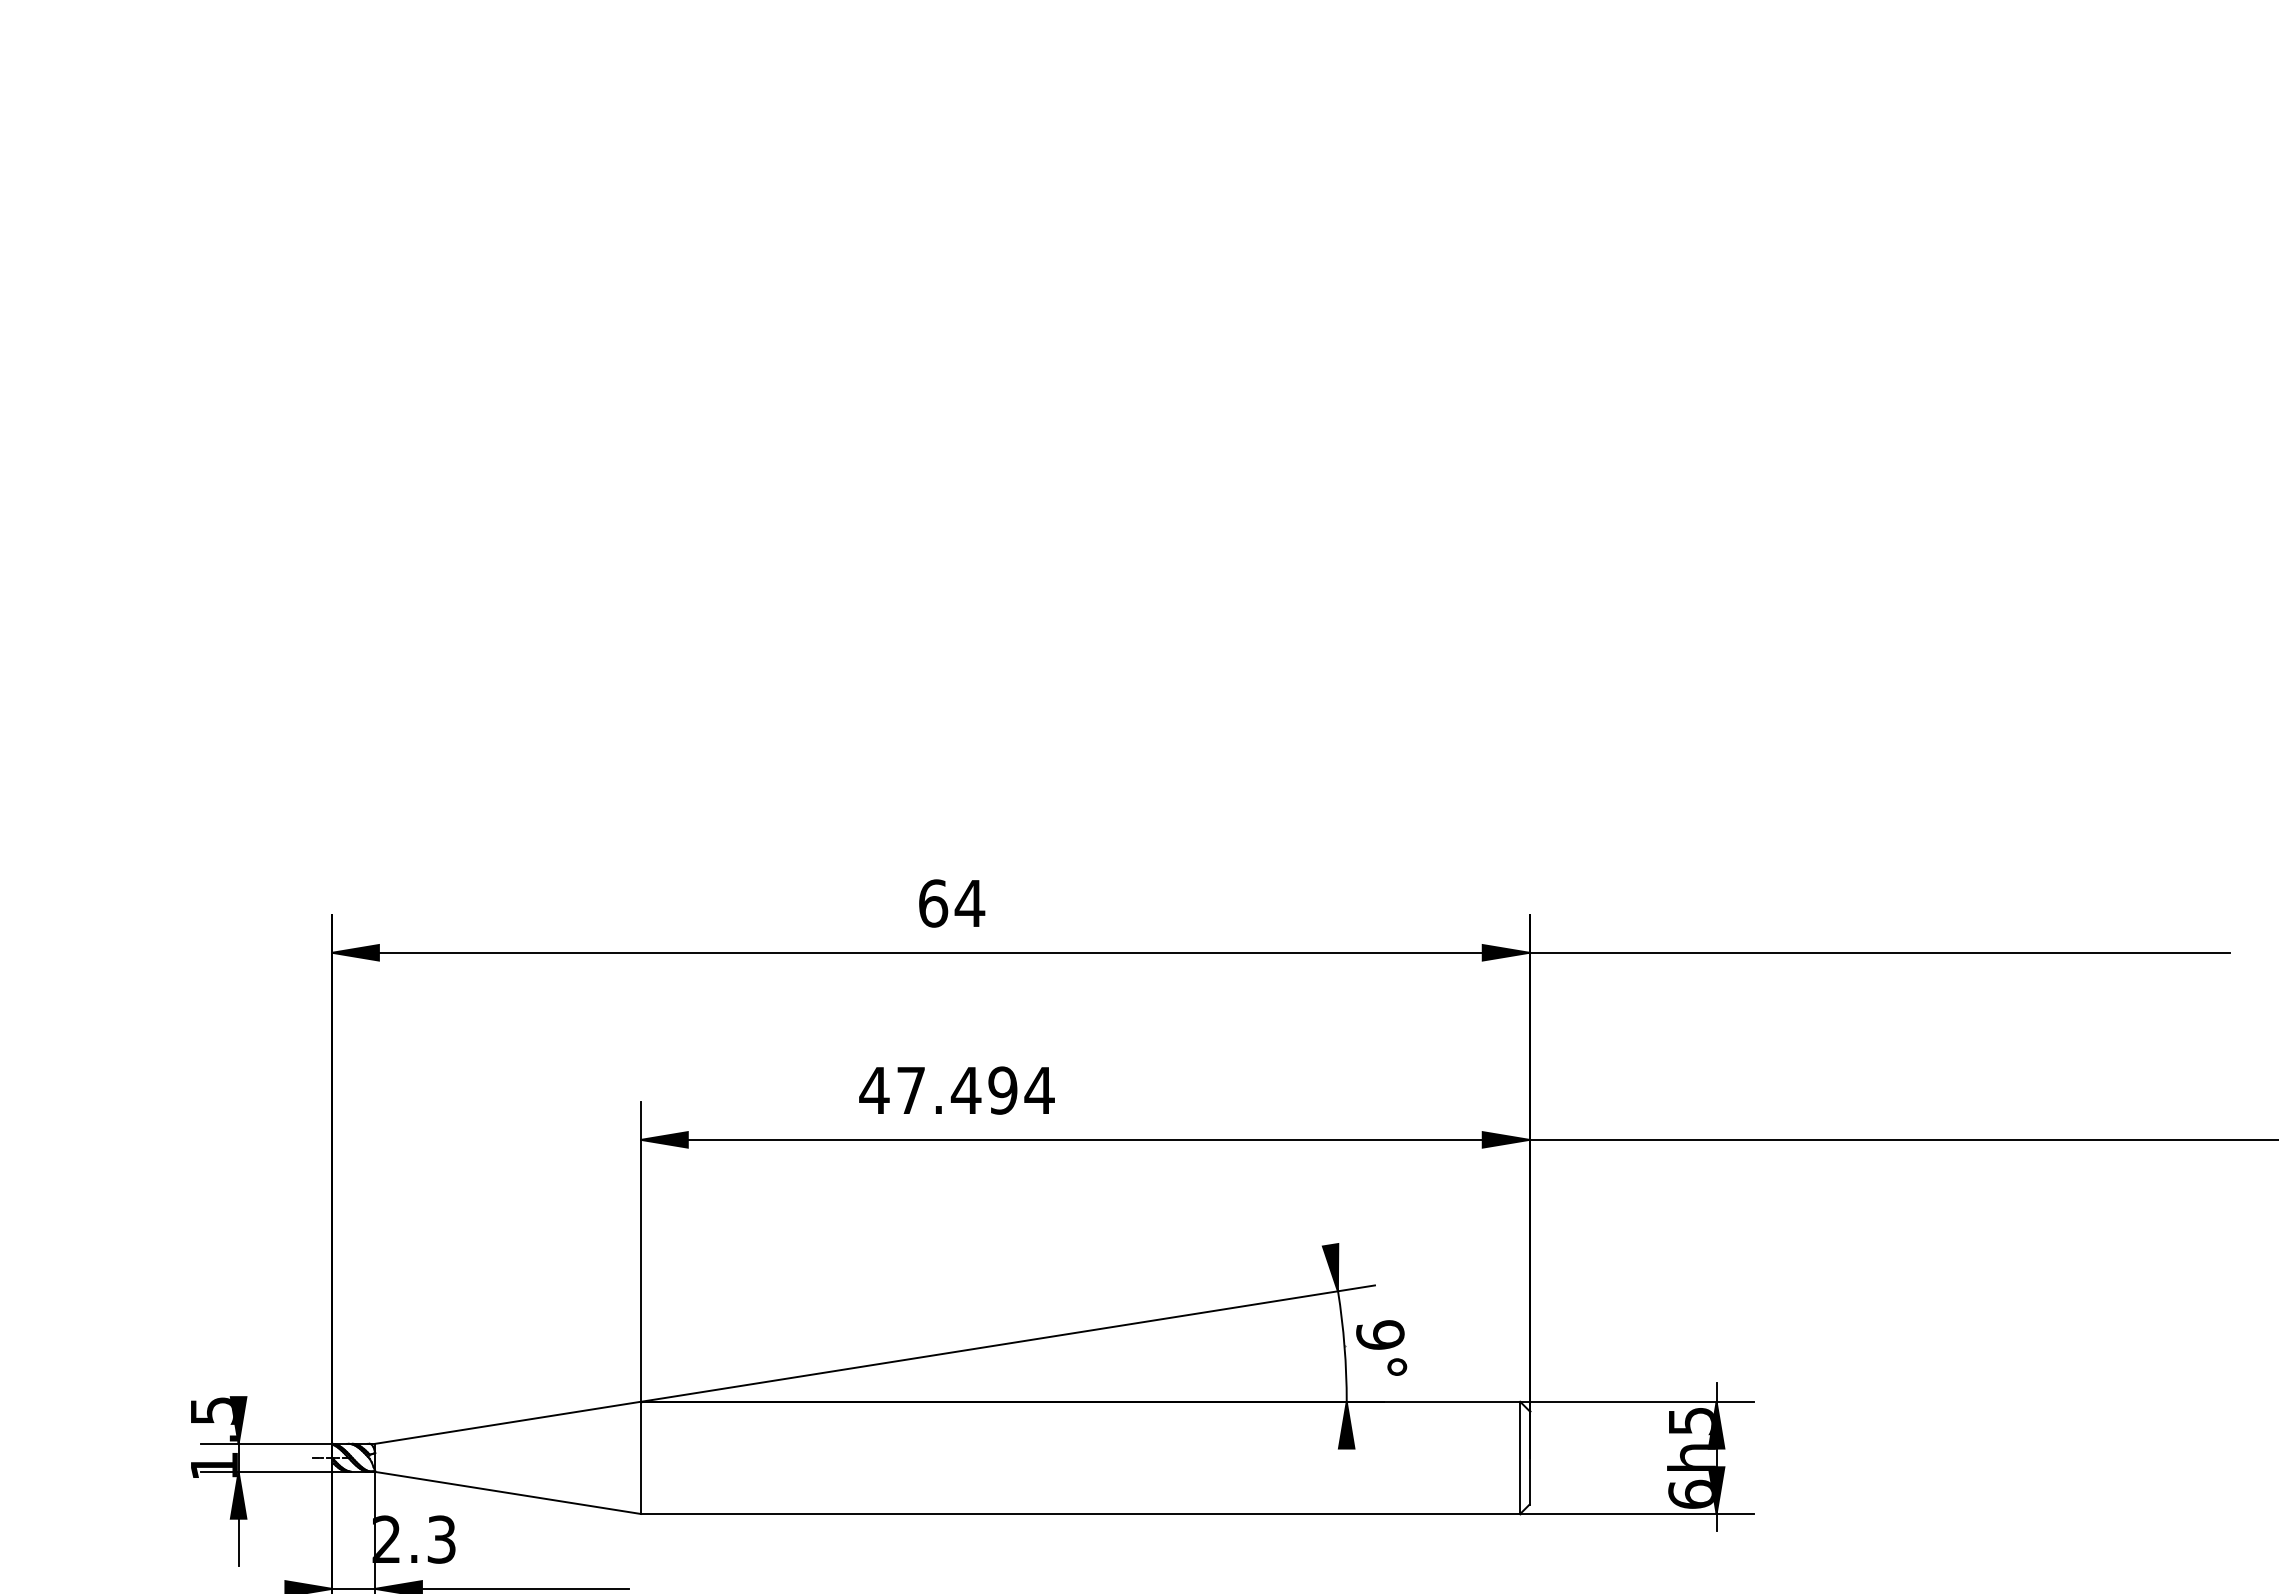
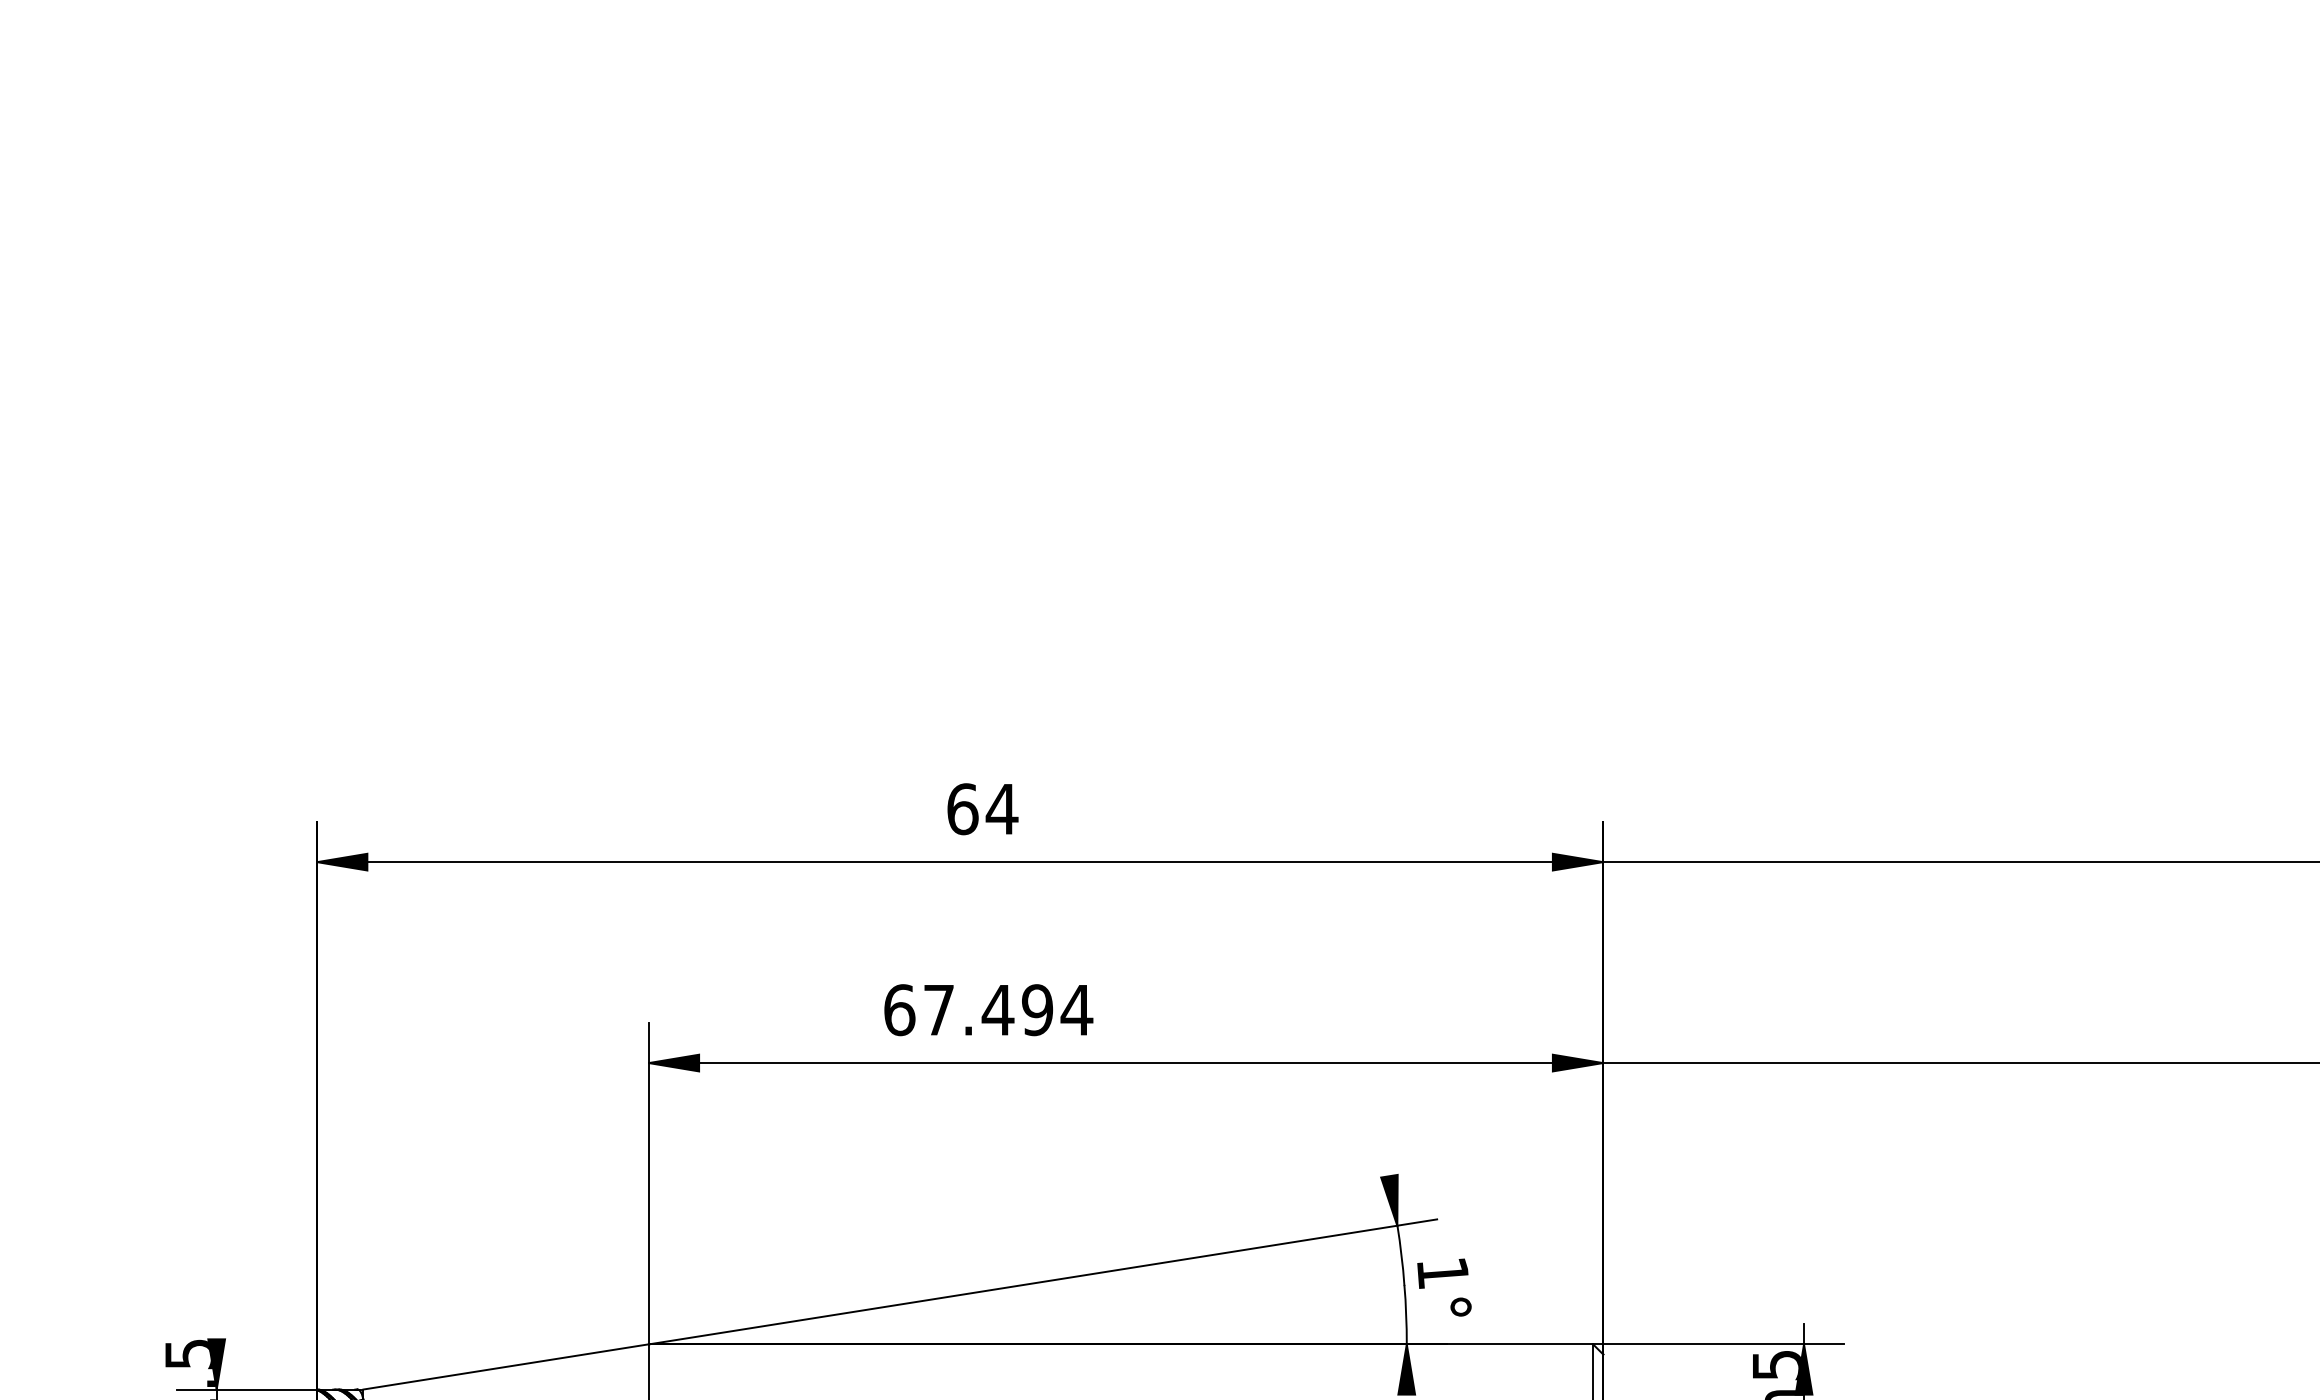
text: (874, 1090) -> (899, 1010), 47.494 -> 67.494
text: (1380, 1335) -> (1443, 1273), 9° -> 1°

